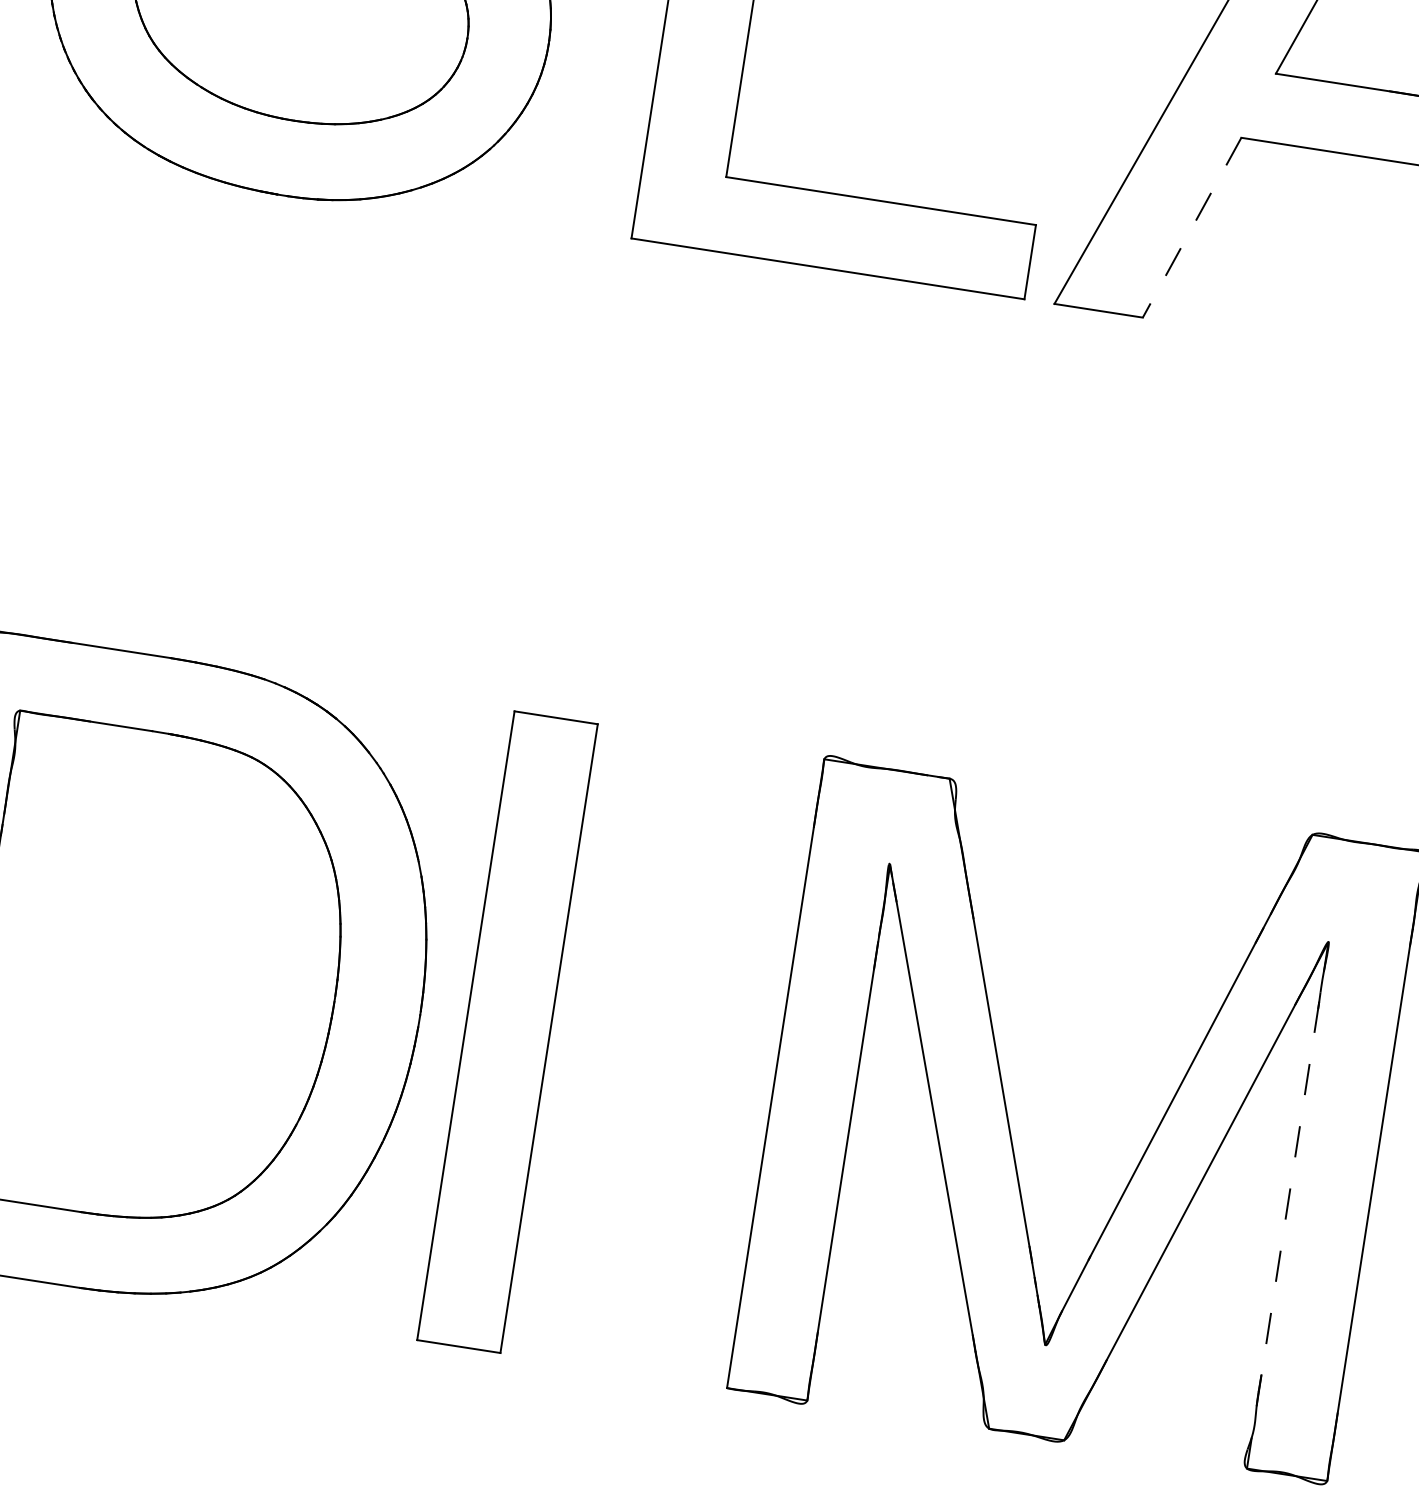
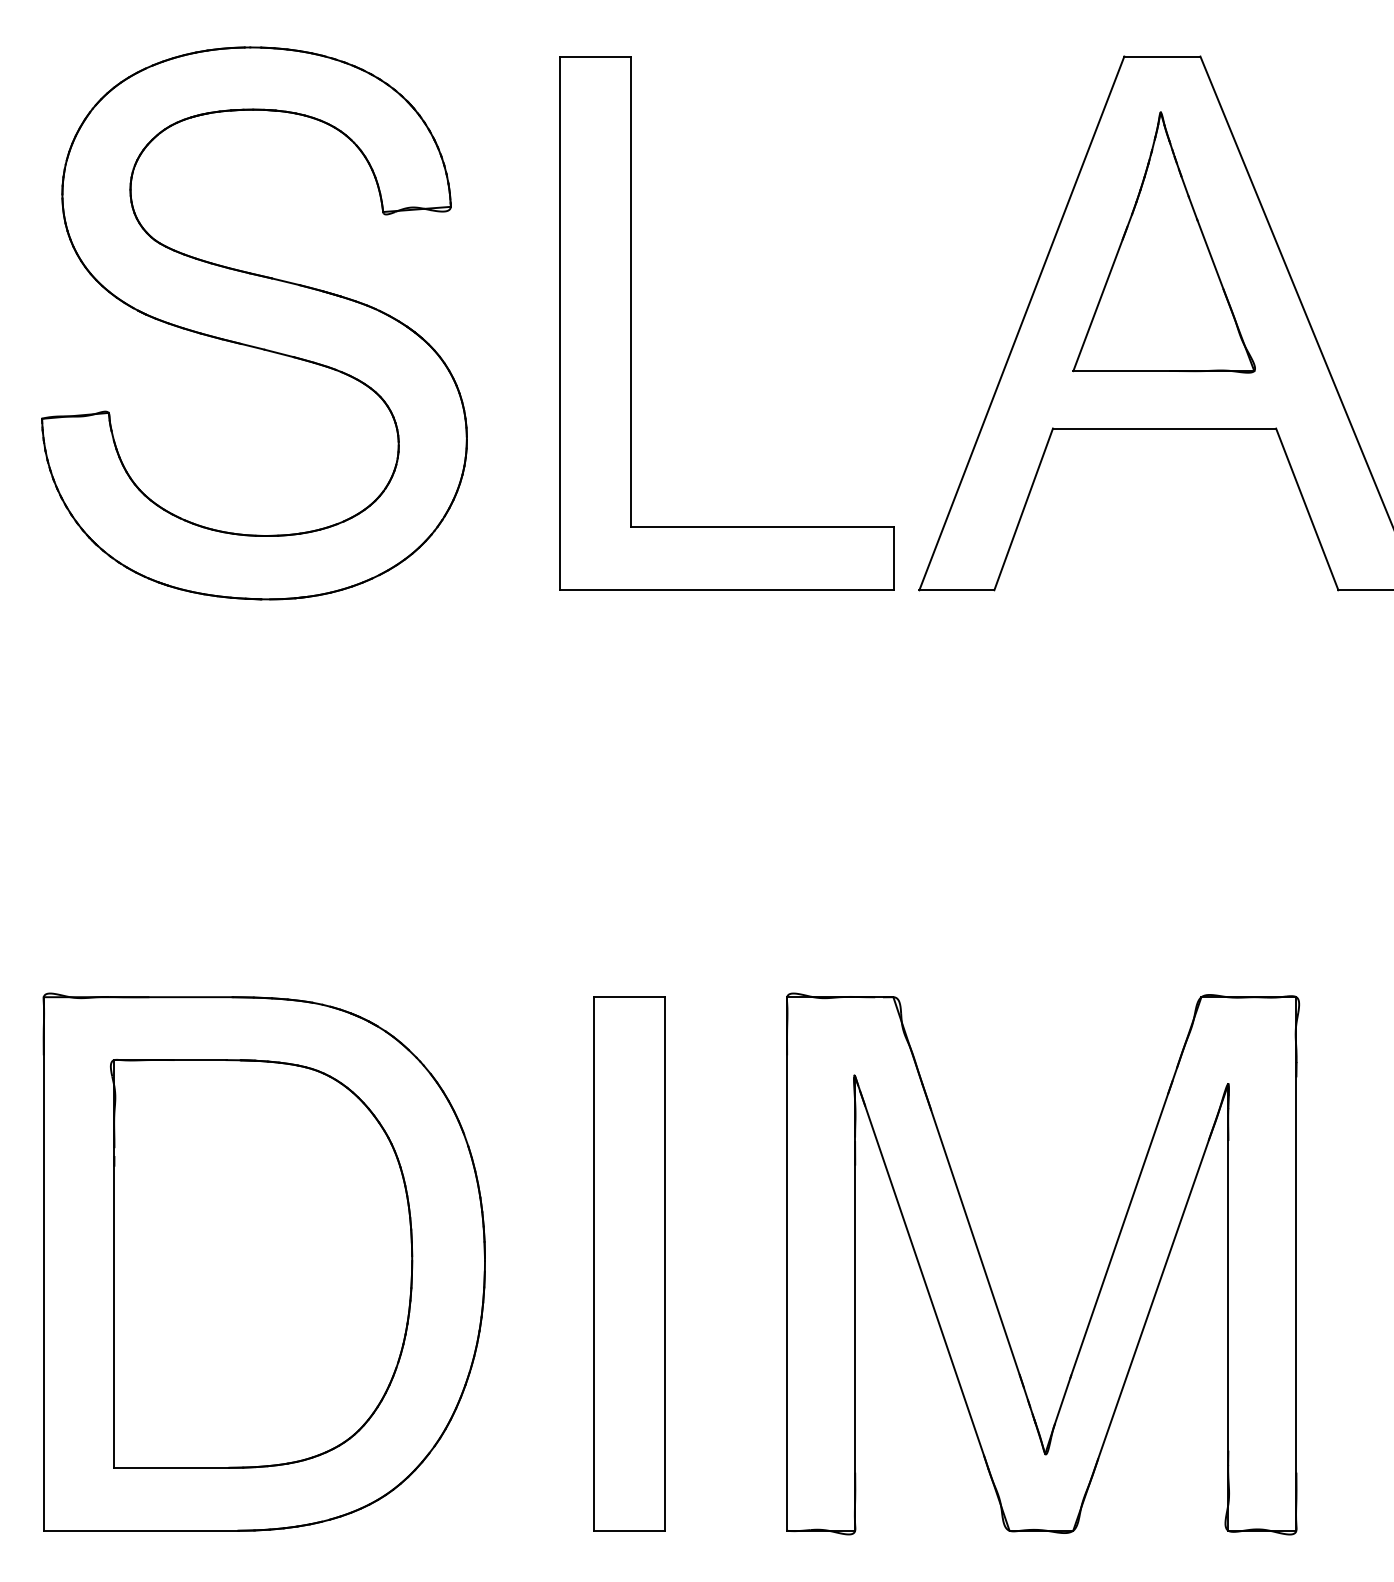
line: (1191, 227) -> (1023, 509), dashed -> solid
part: (507, 1031) -> (629, 1263), moved
line: (1288, 1204) -> (1228, 1306), dashed -> solid

